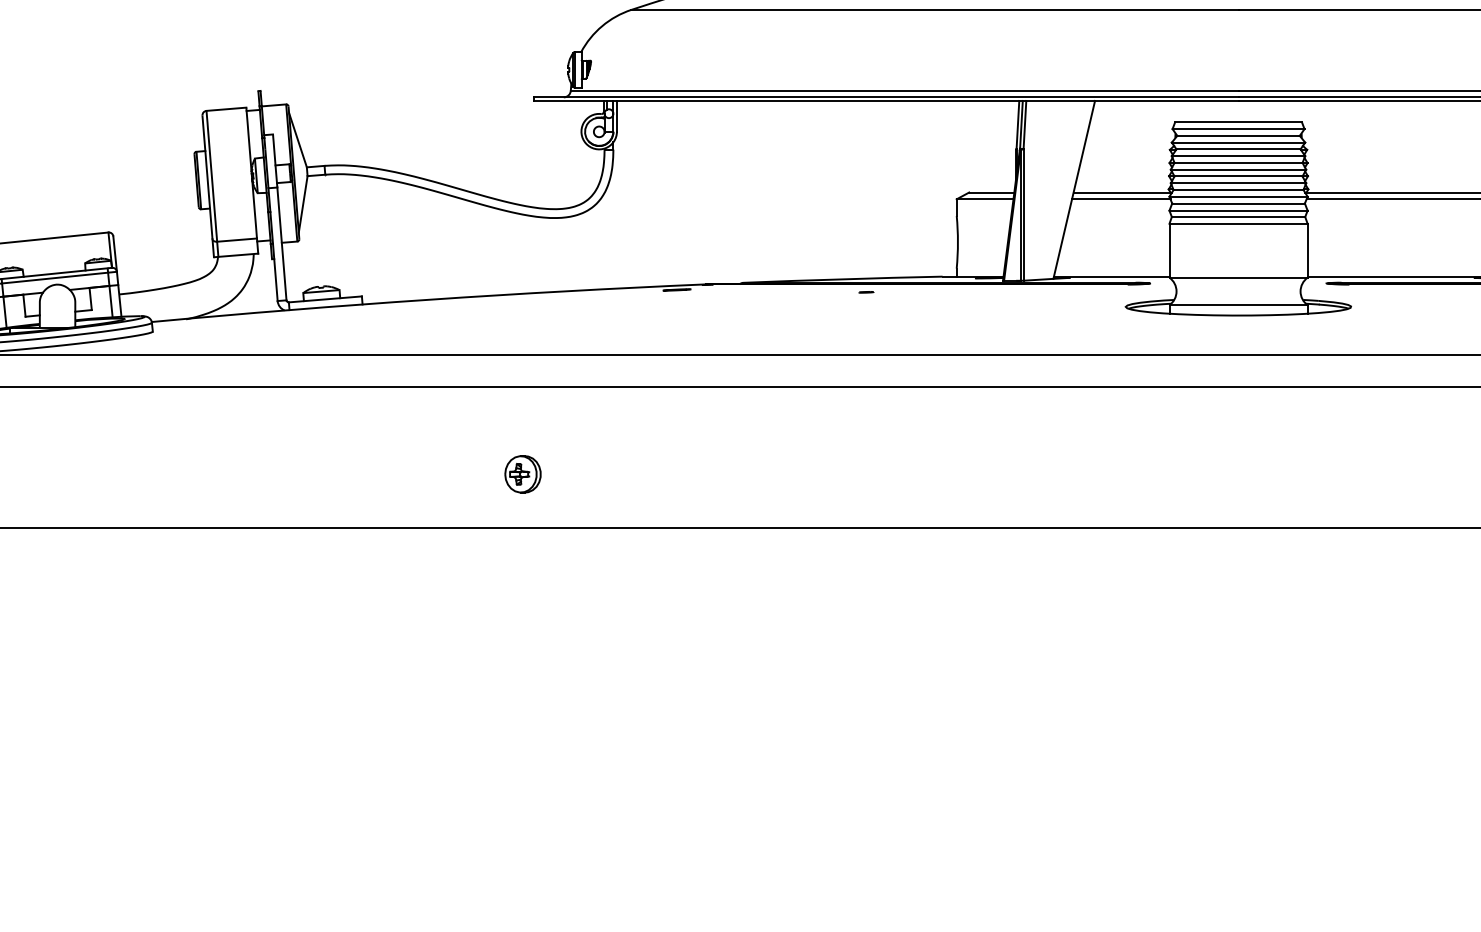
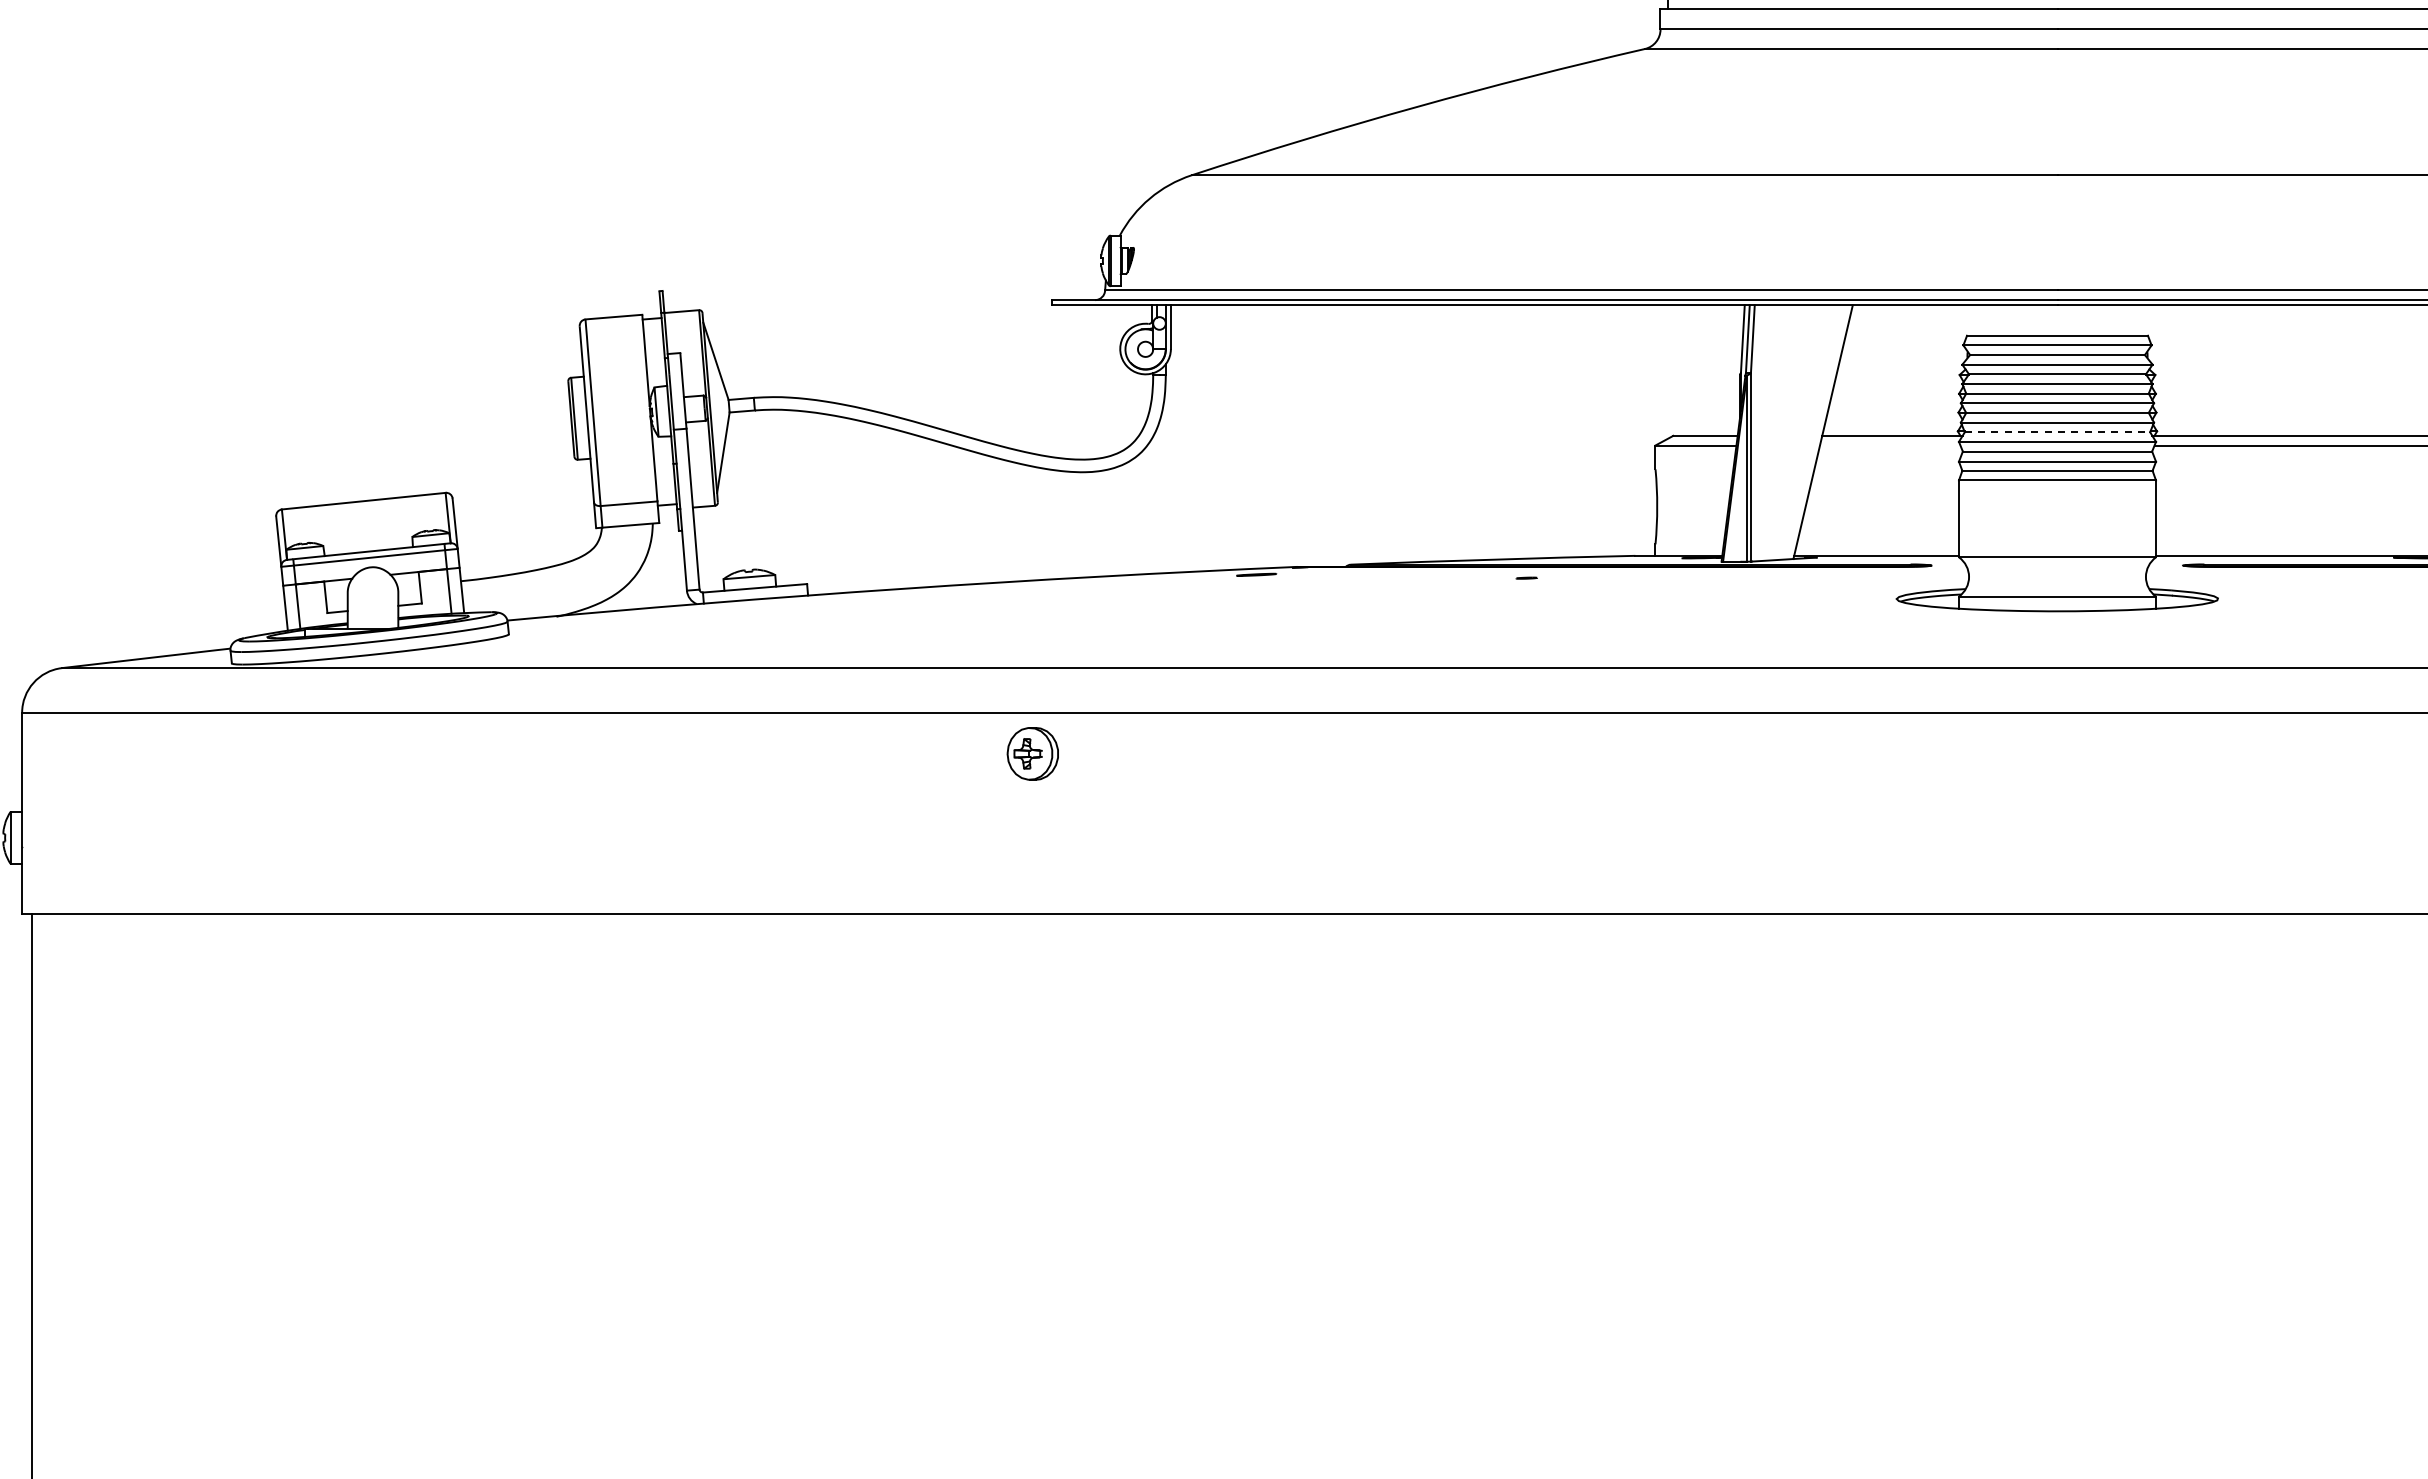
line: (1238, 190) -> (2057, 432), solid -> dashed
line: (1121, 199) -> (1890, 445), removed
part: (522, 474) -> (1032, 753), moved

